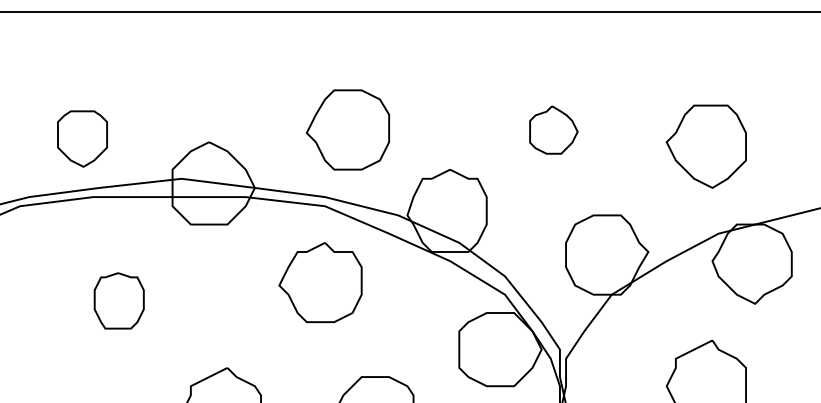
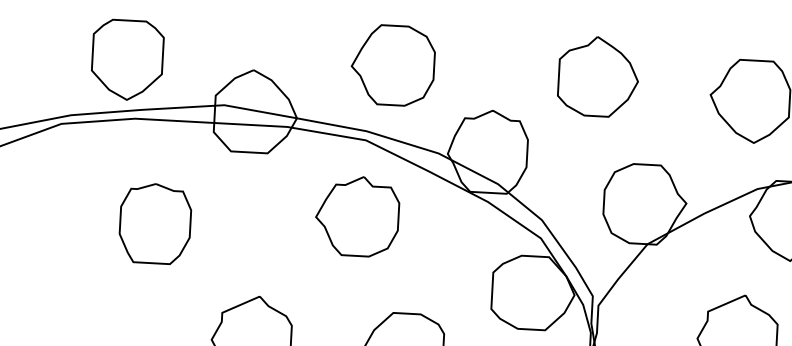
part: (553, 129) -> (598, 76), size x1.67
part: (82, 138) -> (127, 59), size x1.43
part: (119, 300) -> (155, 223), size x1.43

